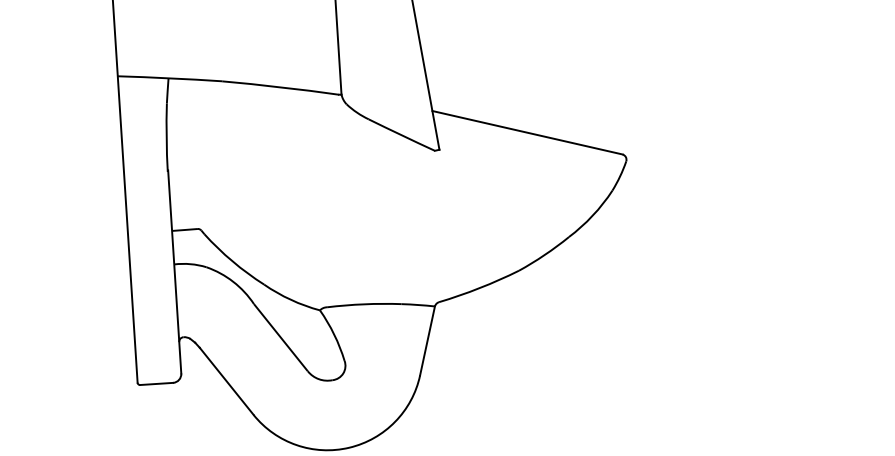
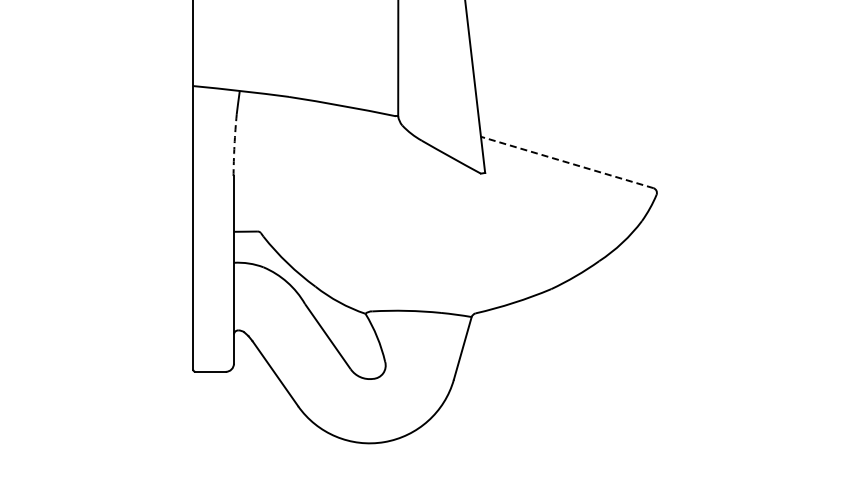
line: (526, 132) -> (566, 162), solid -> dashed
arc: (166, 137) -> (234, 145), solid -> dashed

